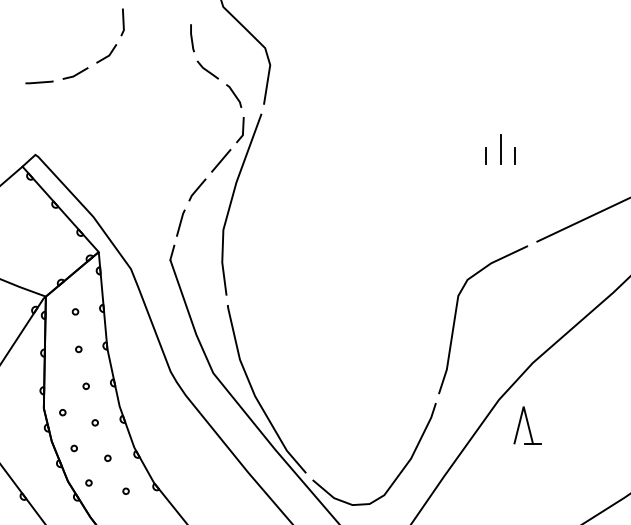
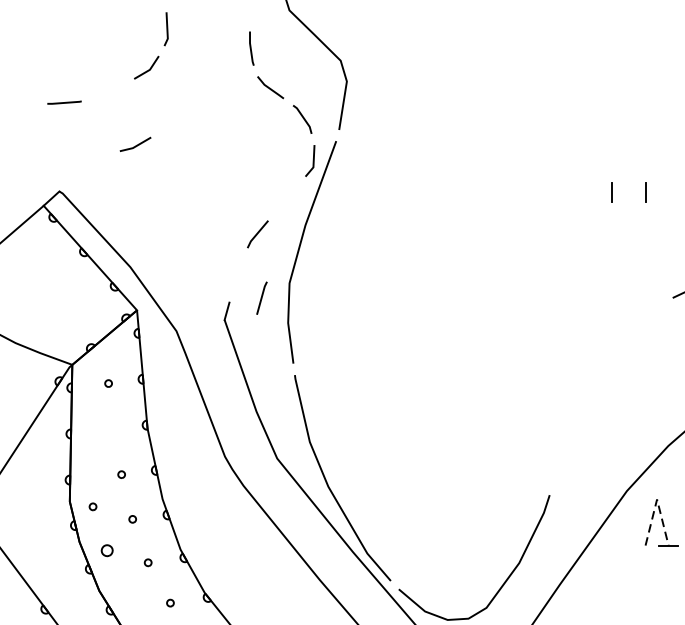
line: (76, 73) -> (136, 144), moved
line: (500, 149) -> (628, 184), removed
line: (221, 160) -> (287, 198), removed
line: (180, 222) -> (261, 297), moved
curve: (456, 315) -> (574, 387), removed
part: (78, 349) -> (112, 429), removed
line: (523, 406) -> (656, 499), solid -> dashed
part: (73, 448) -> (106, 550), size x1.6
part: (88, 482) -> (124, 592), removed

